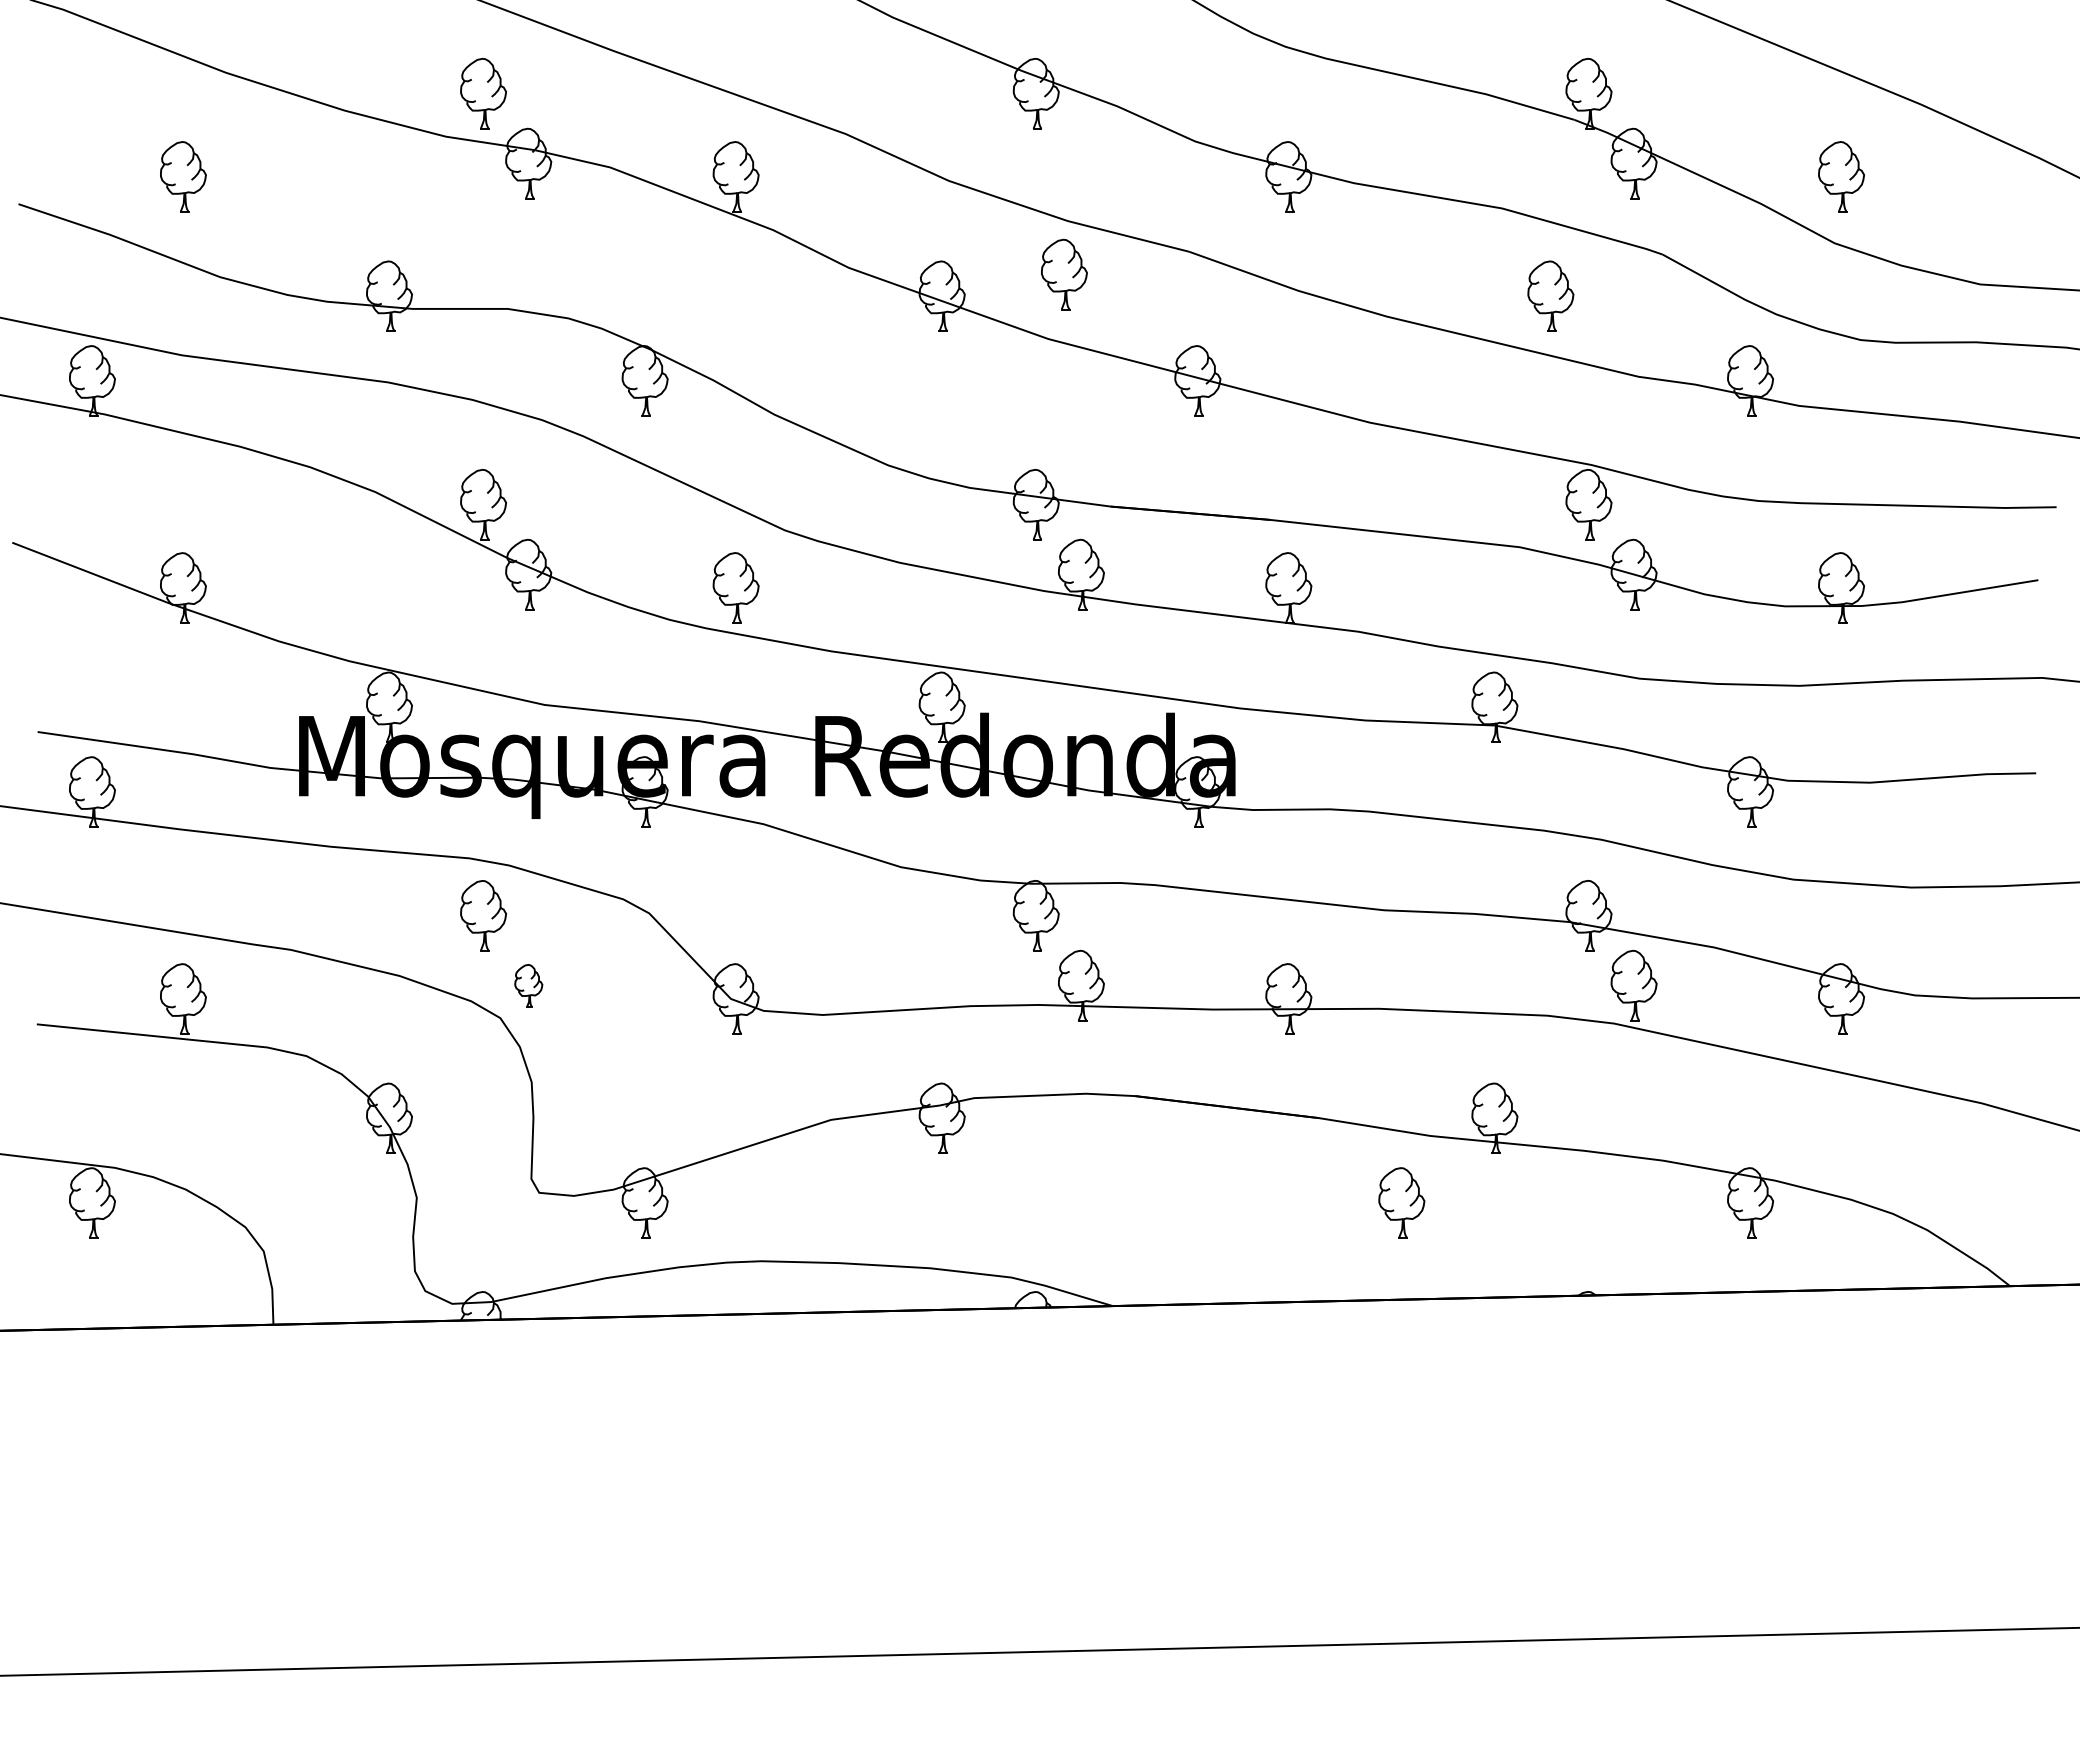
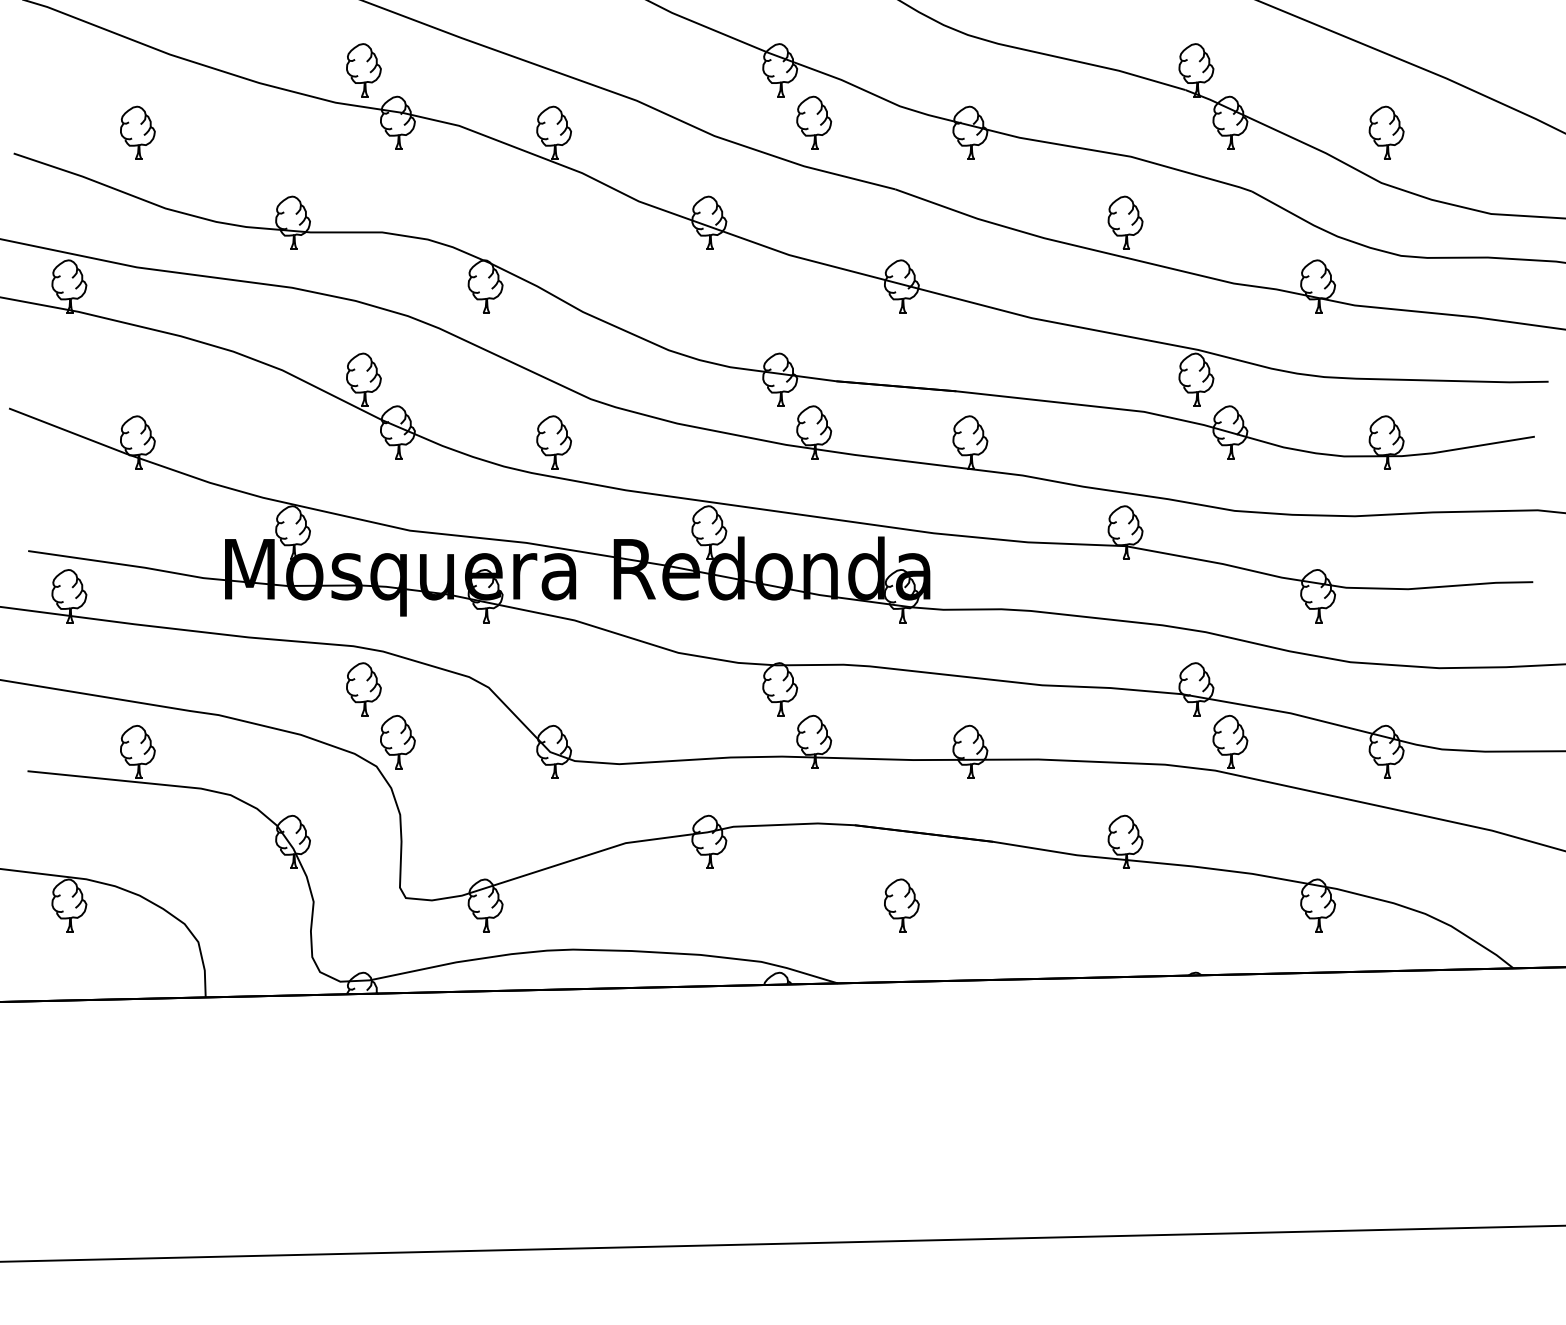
part: (1064, 274) -> (814, 122), moved
part: (1550, 295) -> (1125, 222), moved
part: (528, 985) -> (397, 741), size x1.67
part: (1401, 1202) -> (901, 905), moved

